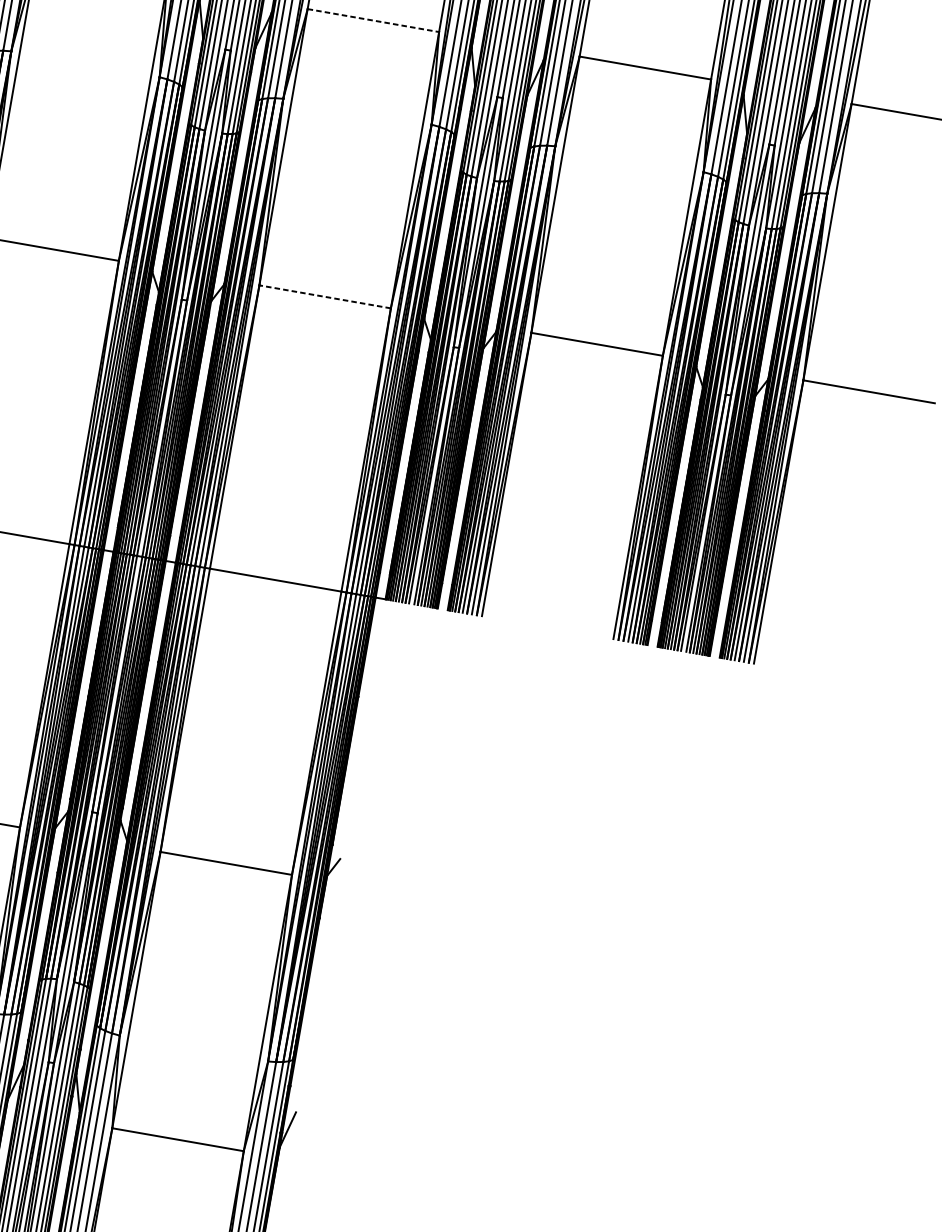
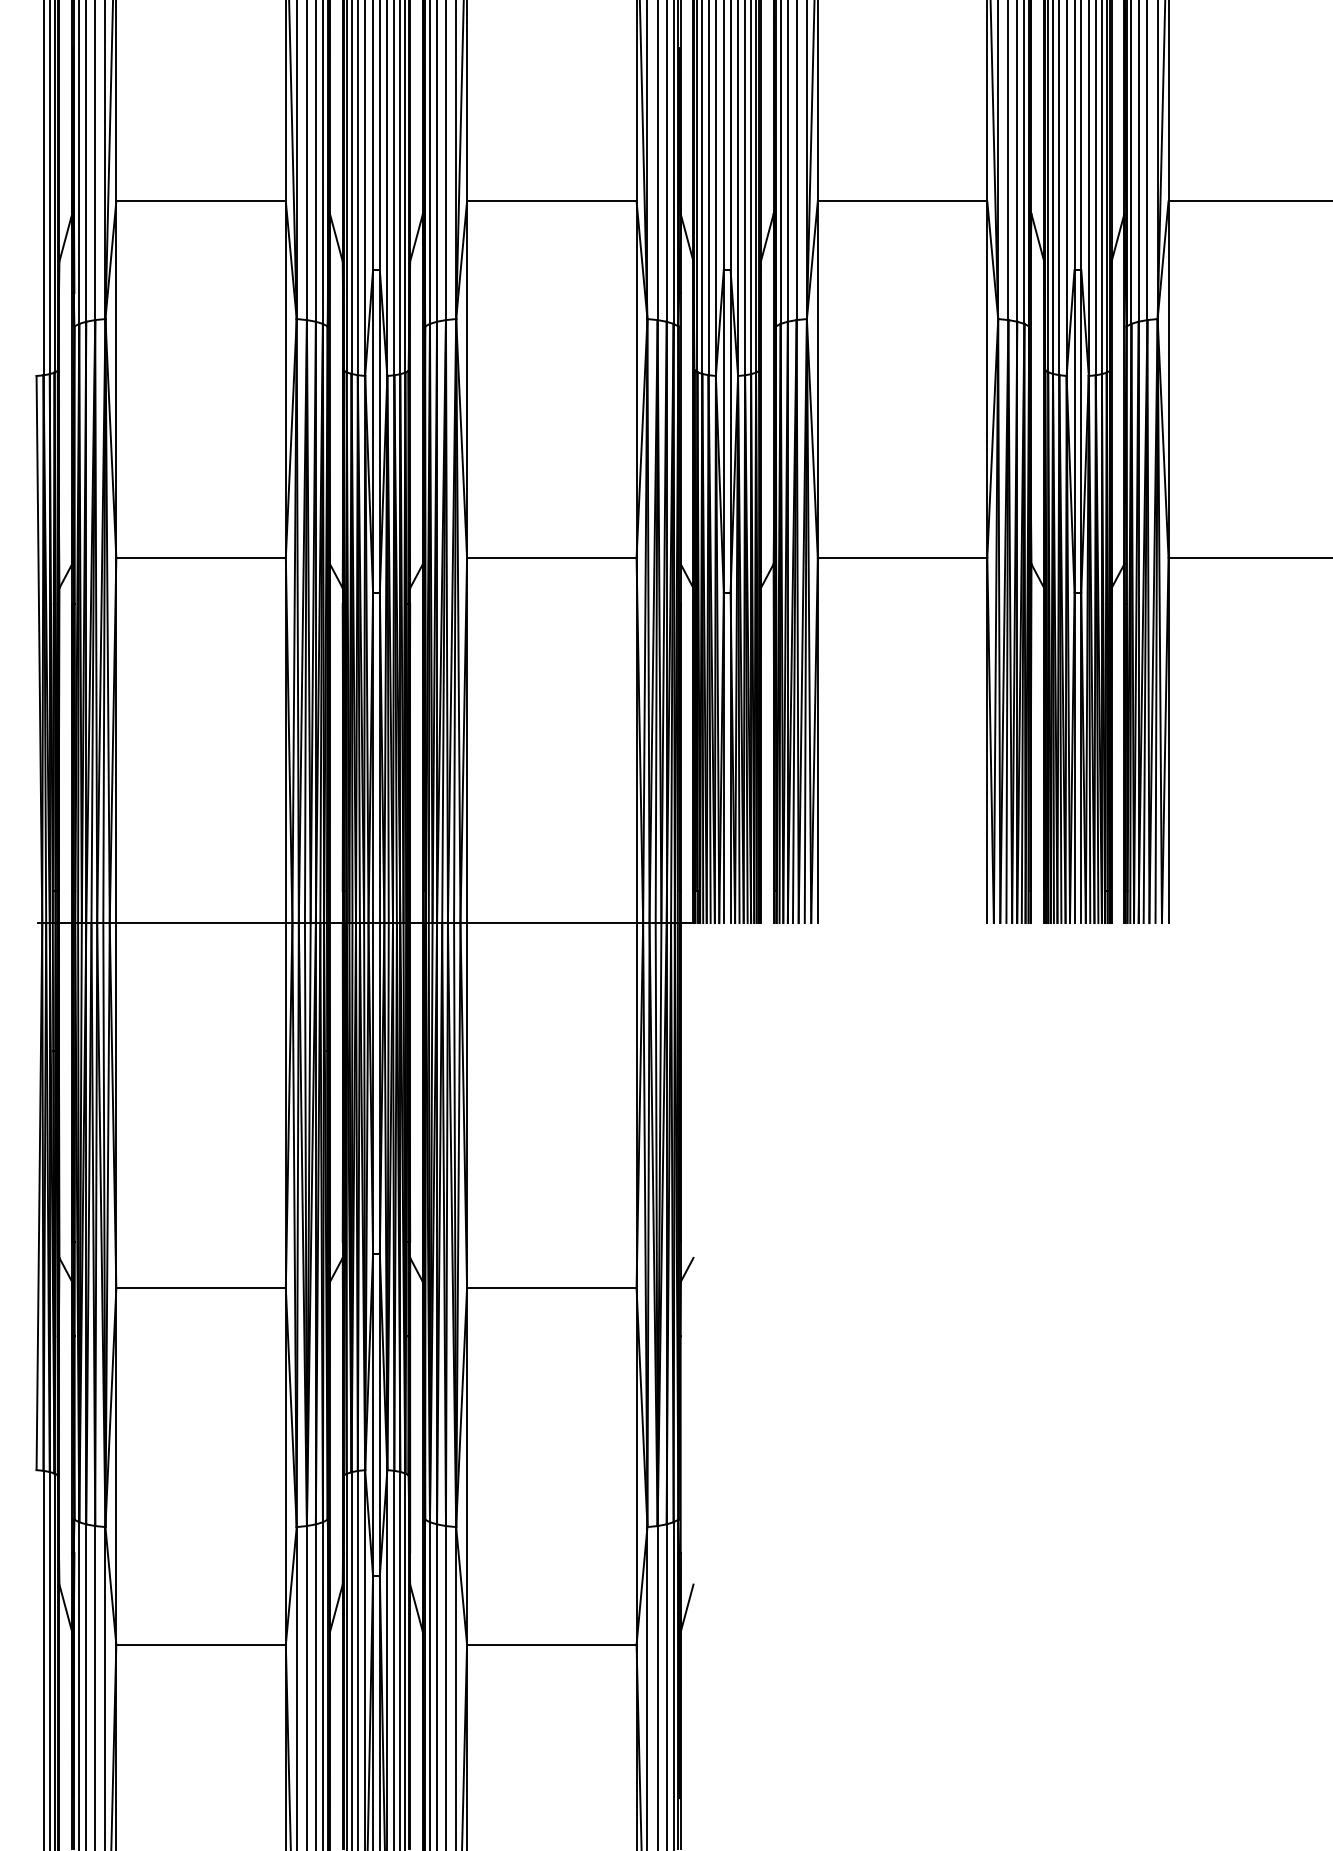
line: (373, 20) -> (551, 201), dashed -> solid
line: (324, 296) -> (551, 557), dashed -> solid

